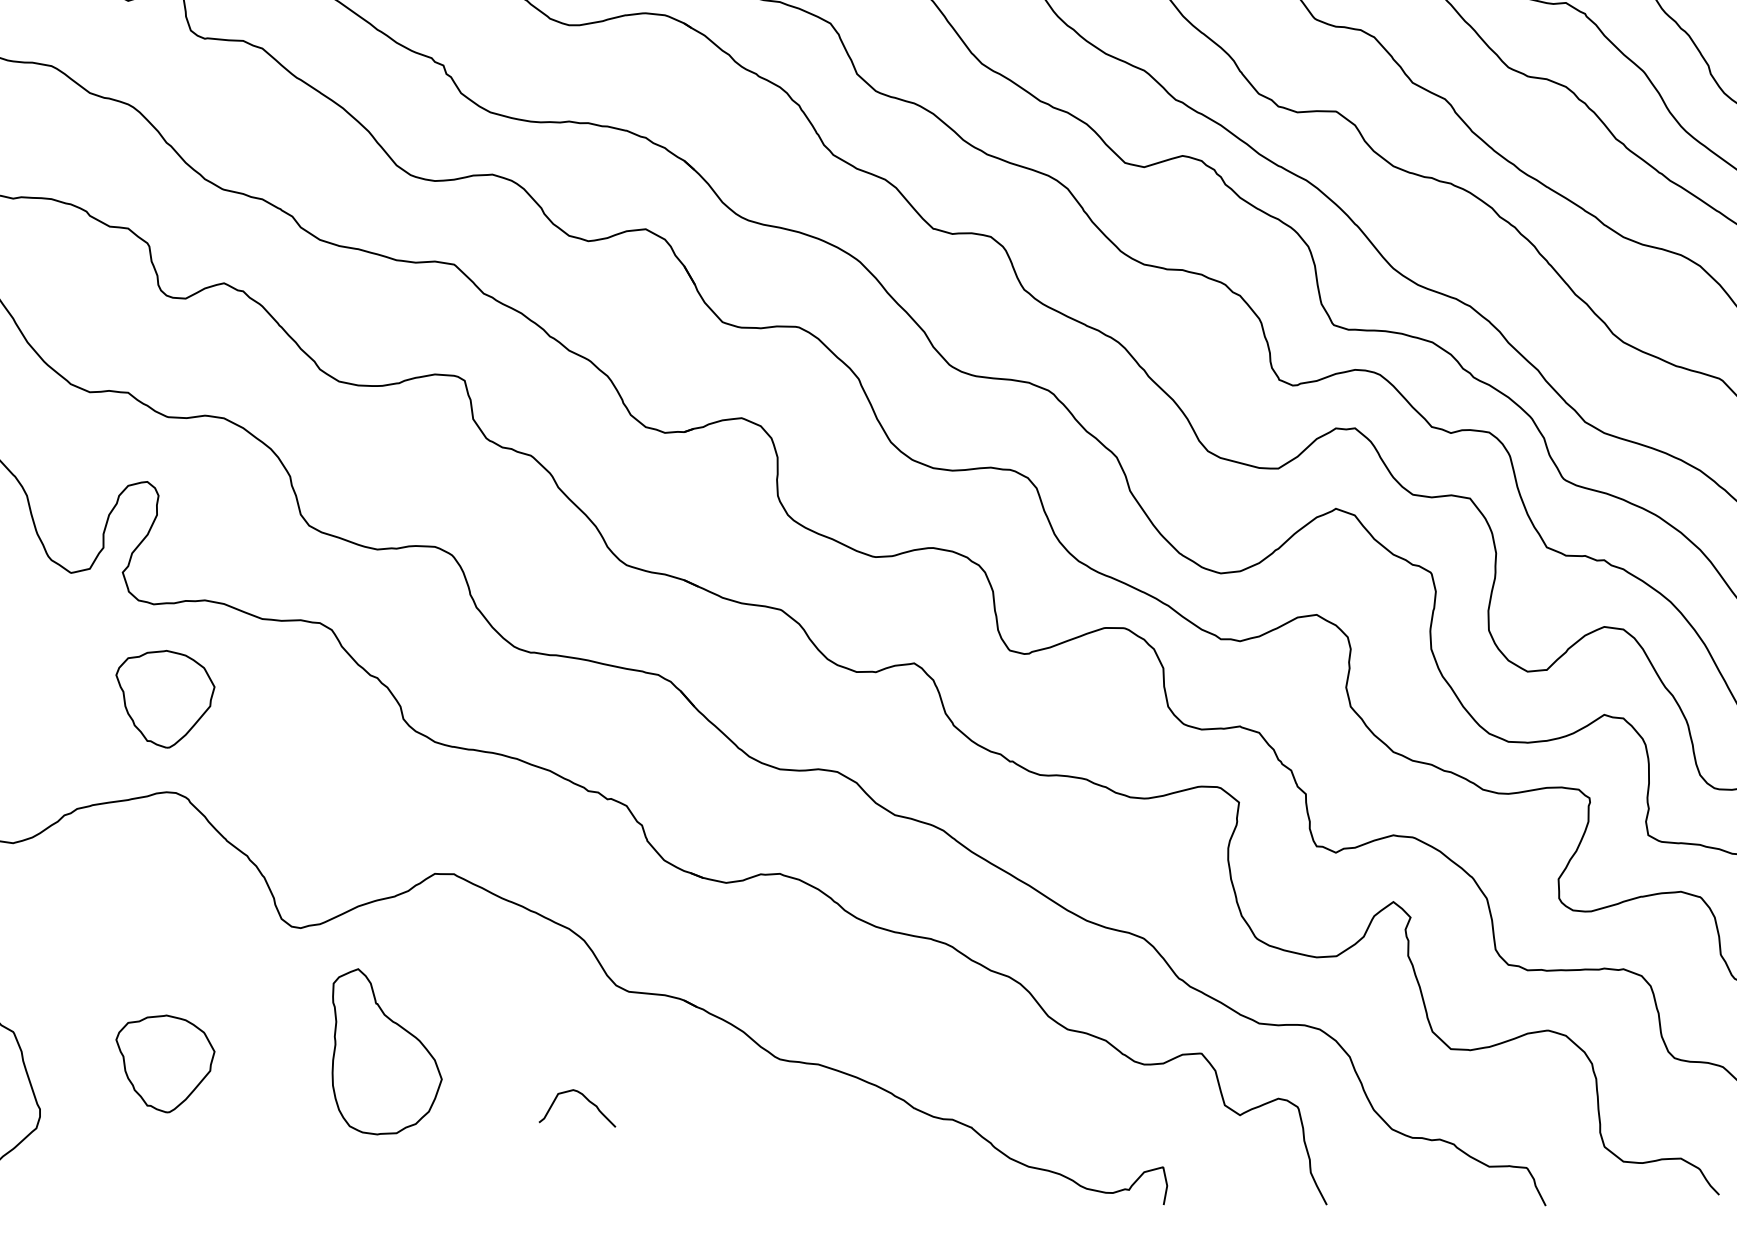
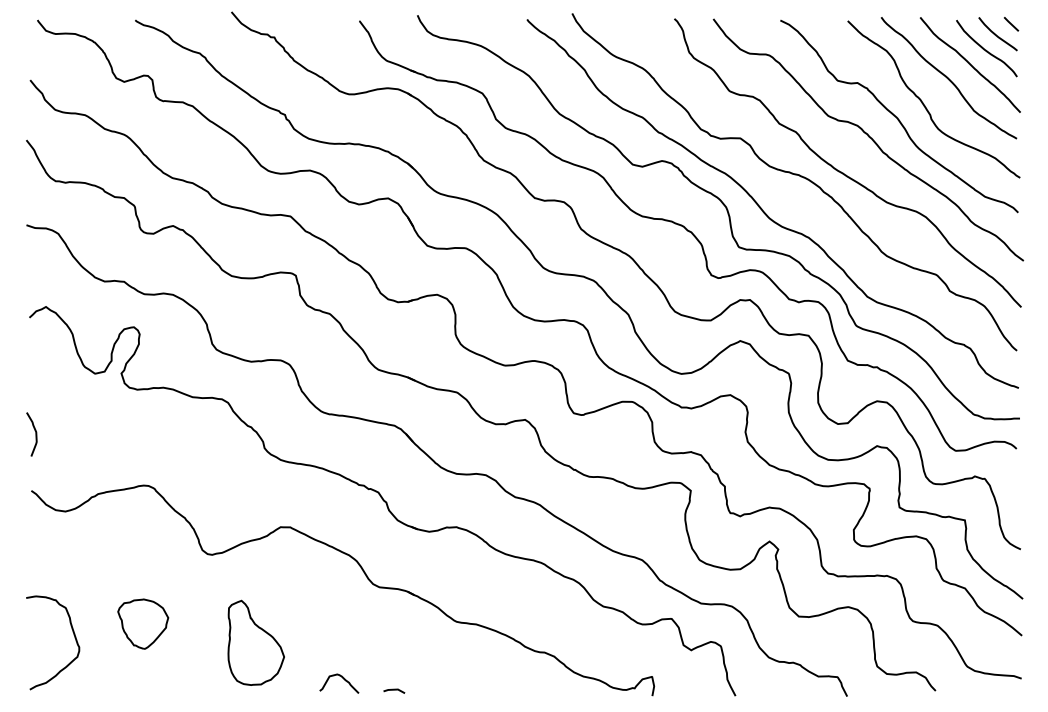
part: (165, 698) -> (143, 437), removed
part: (385, 1050) -> (255, 642), moved
curve: (585, 1099) -> (343, 679), moved
line: (658, 1194) -> (394, 690), added

